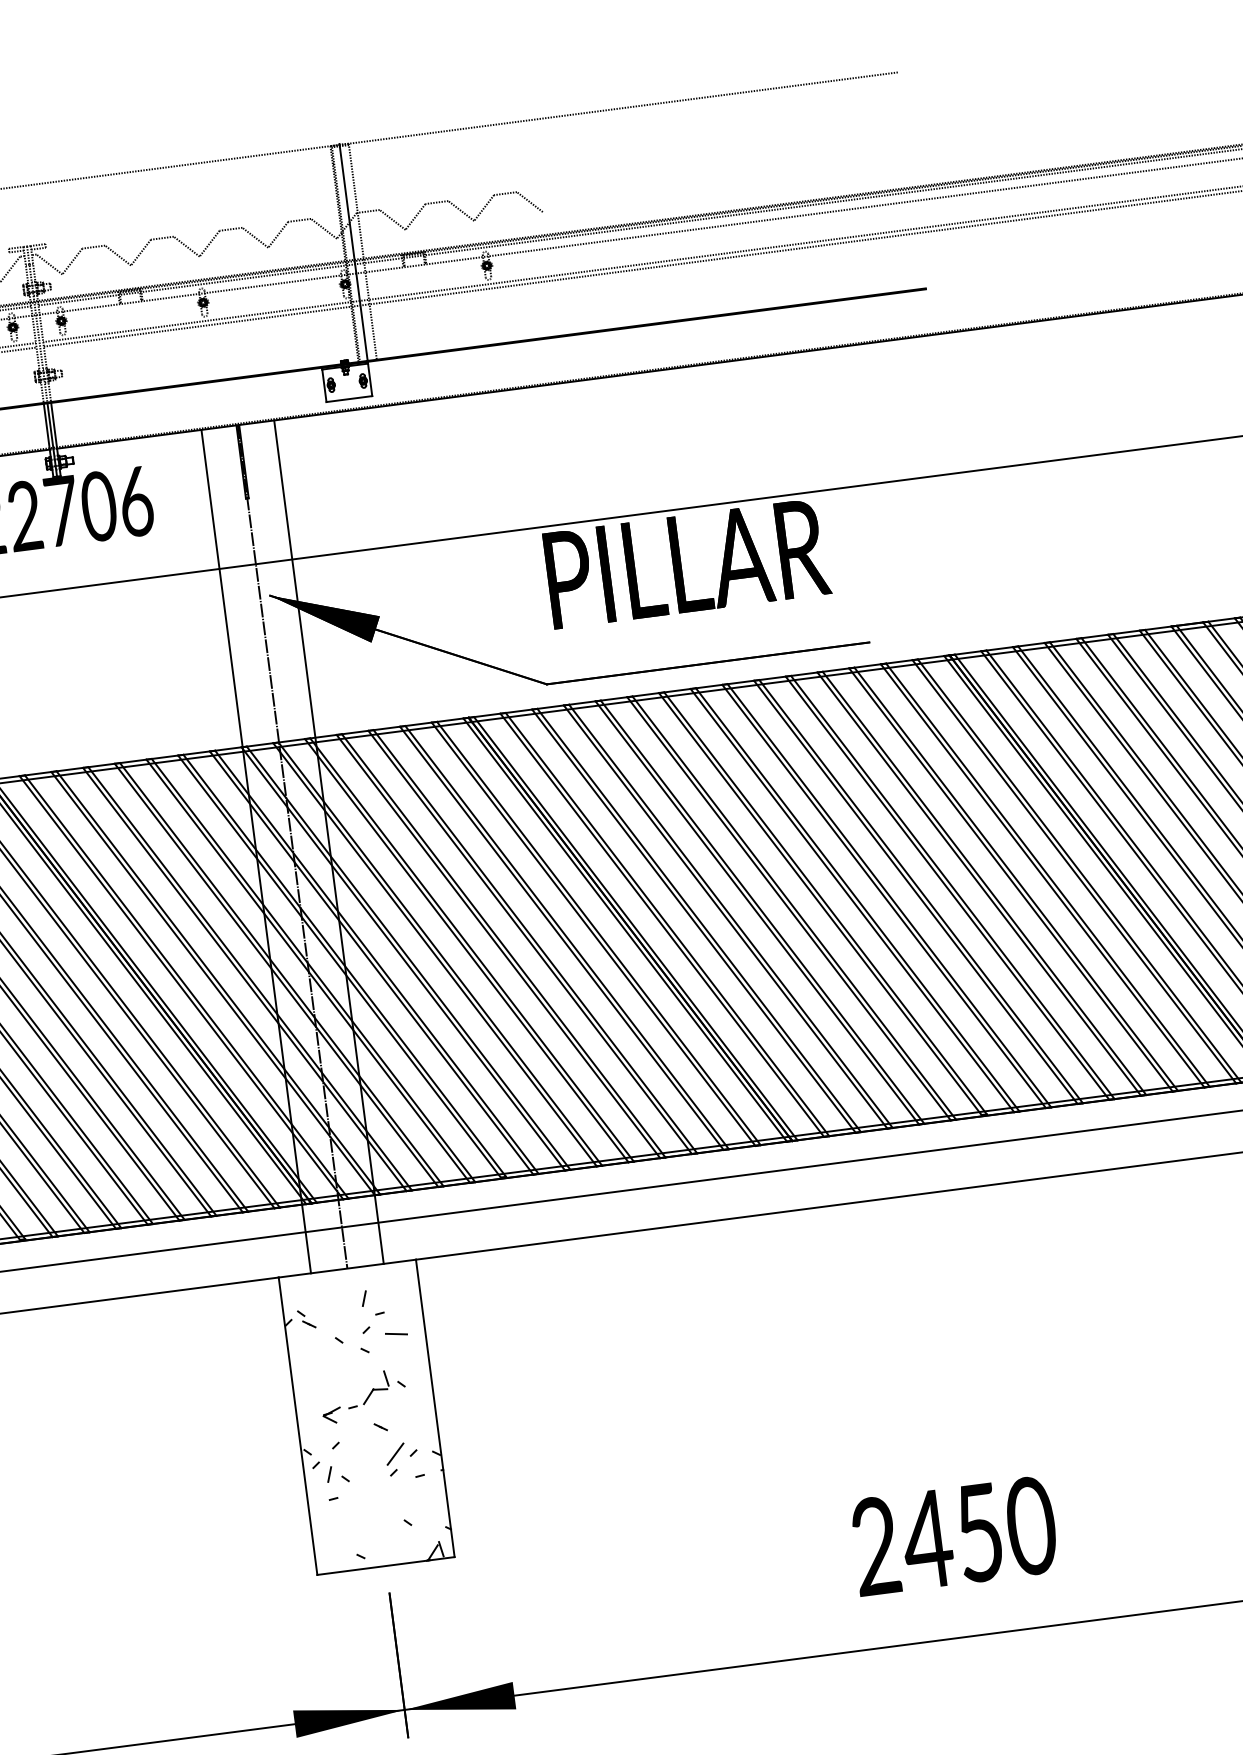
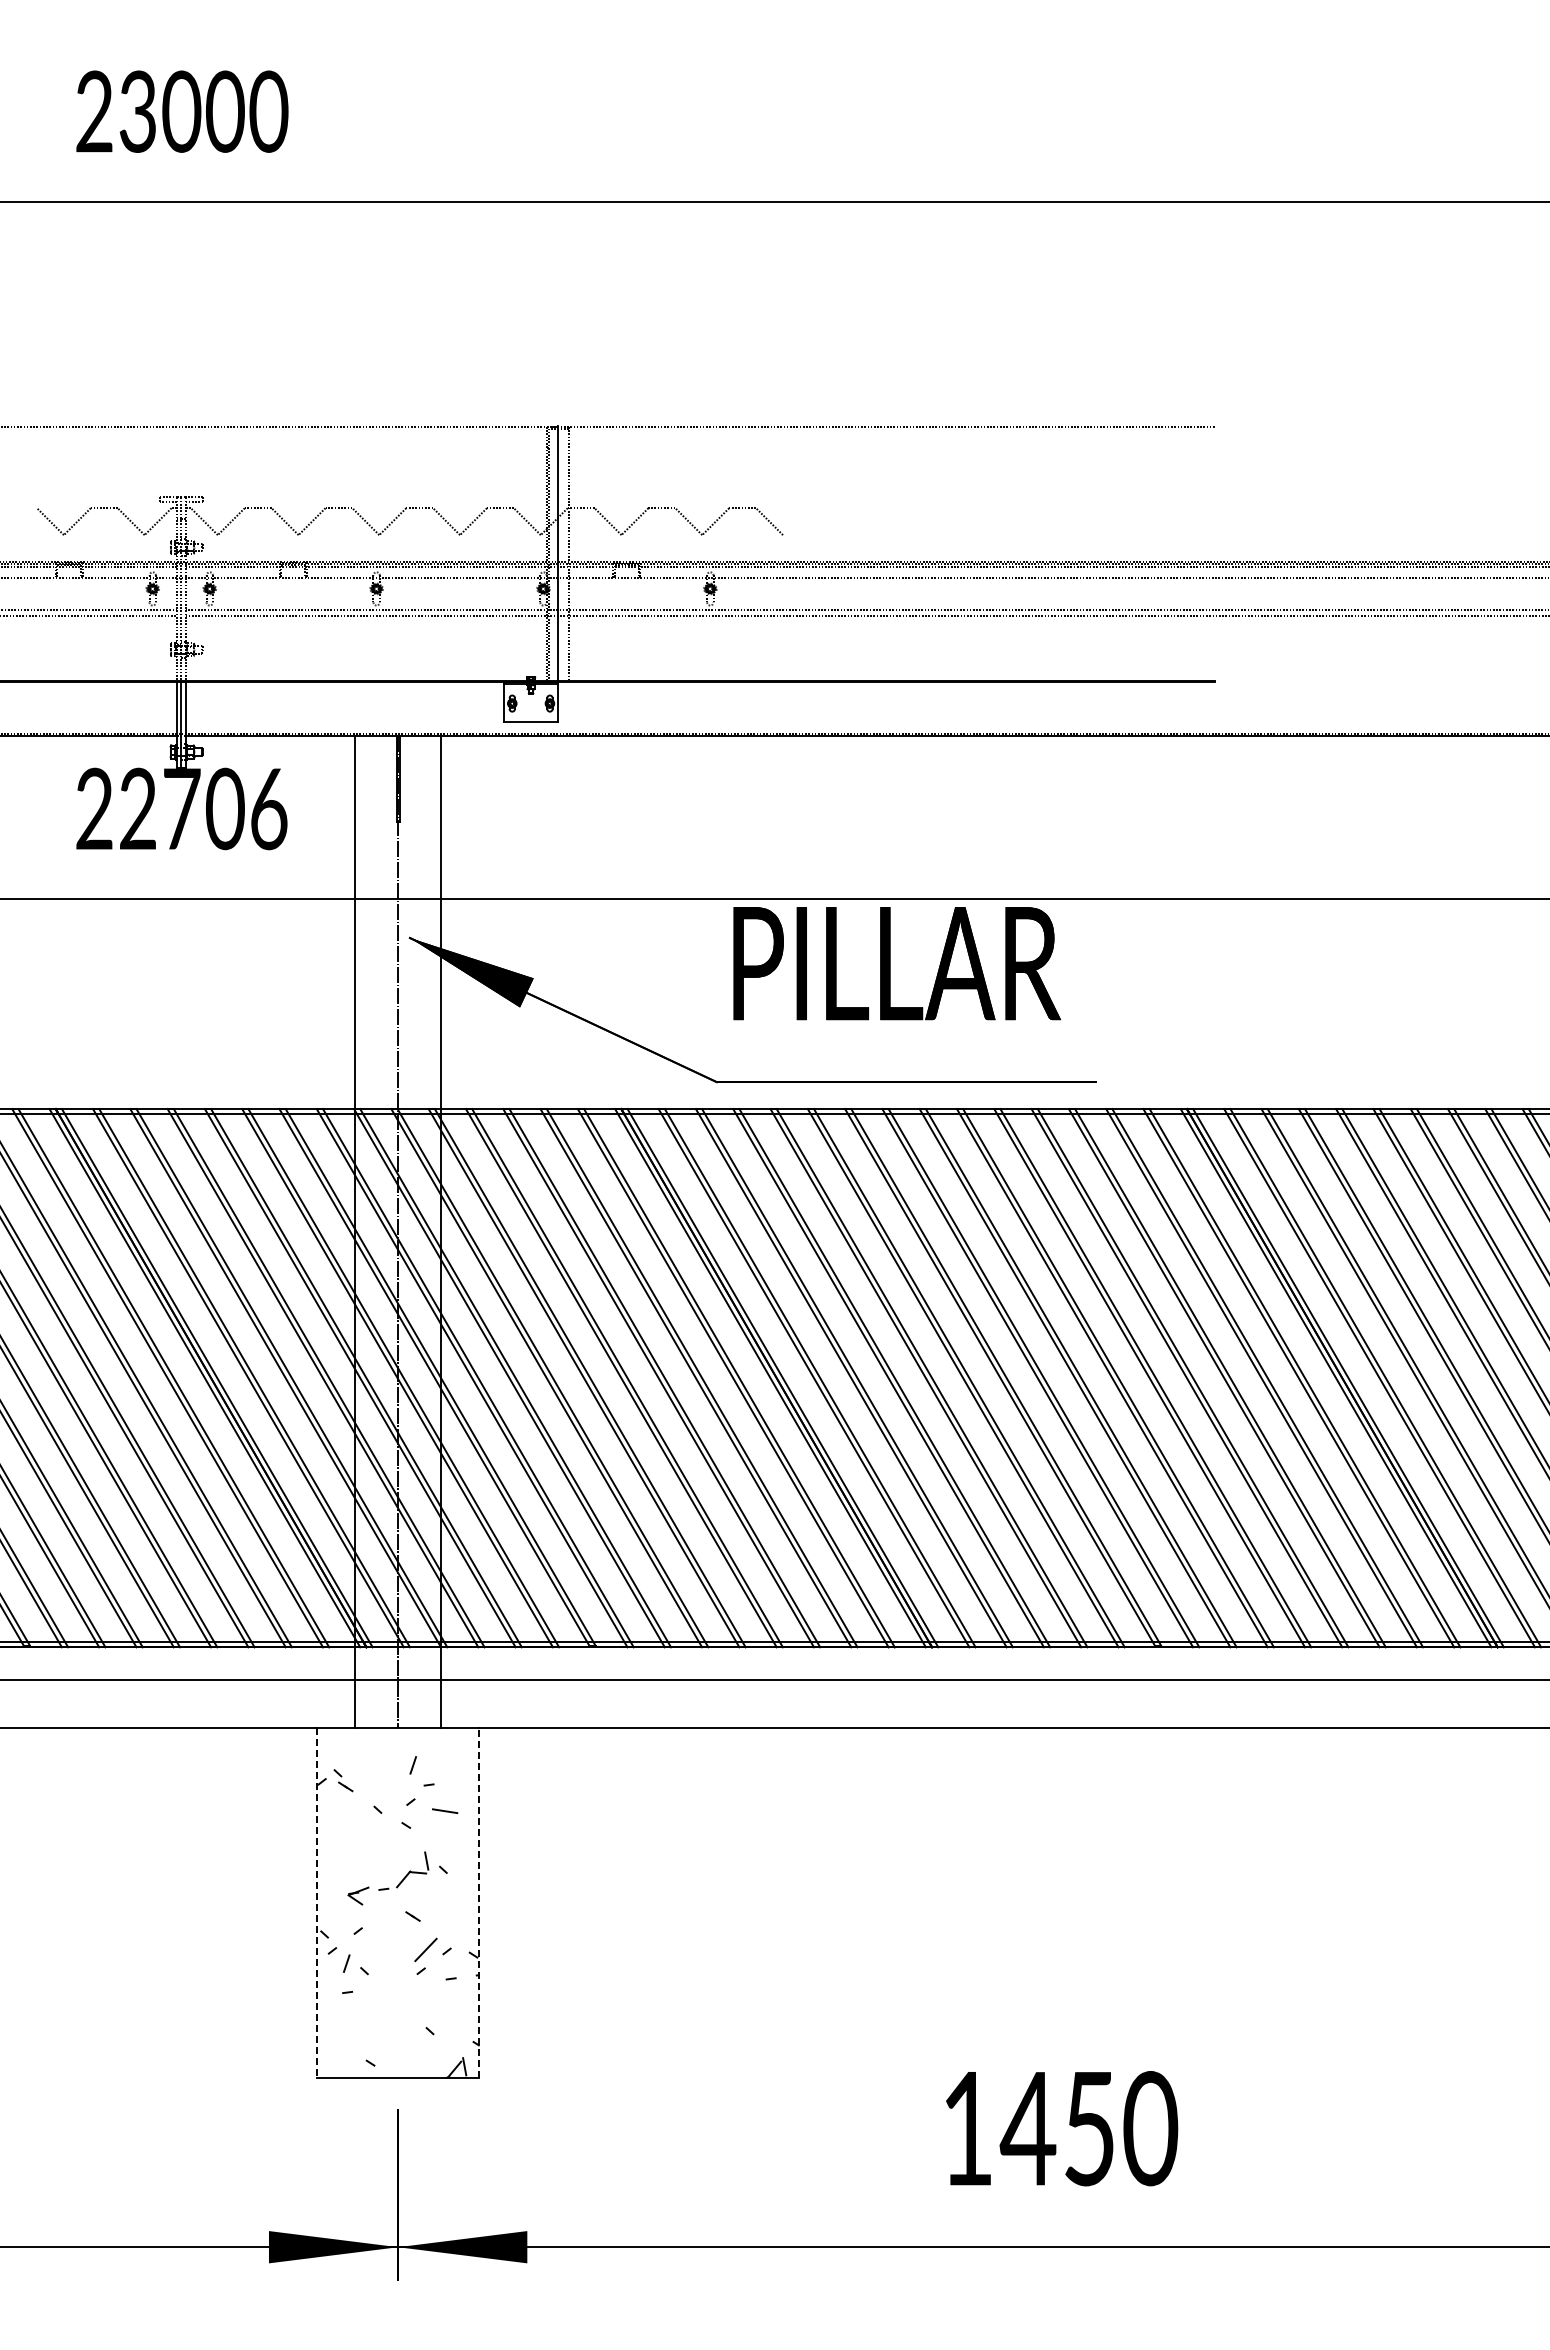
line: (434, 1408) -> (478, 1902), solid -> dashed
line: (298, 1425) -> (317, 1902), solid -> dashed
text: (875, 1546) -> (967, 2128), 2450 -> 1450

